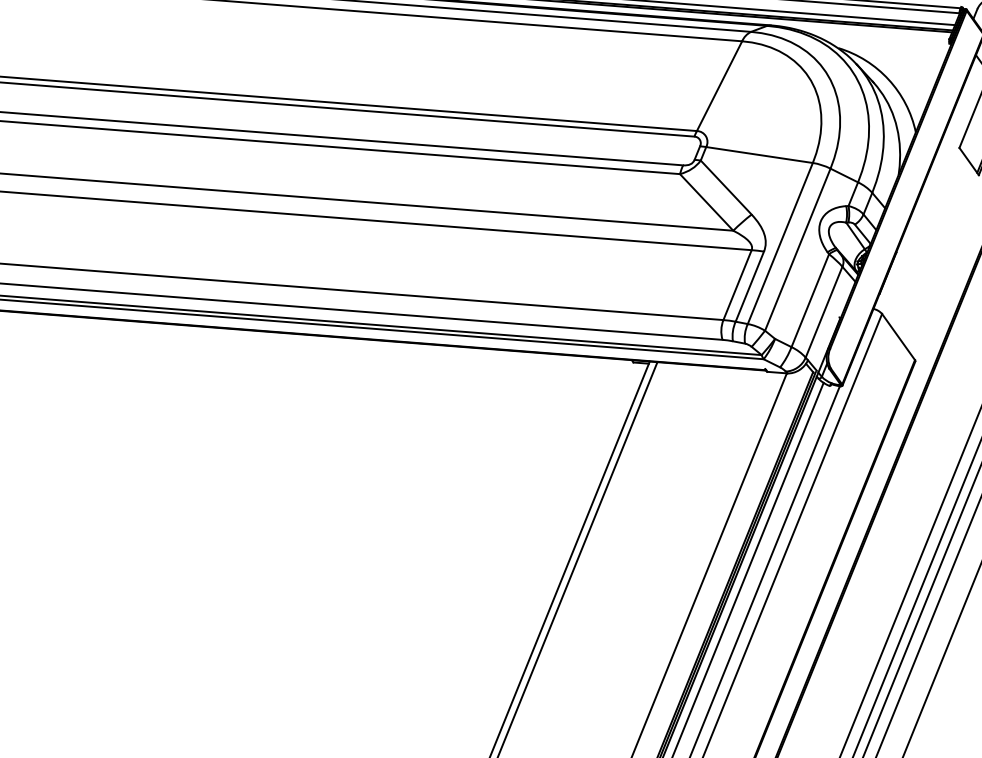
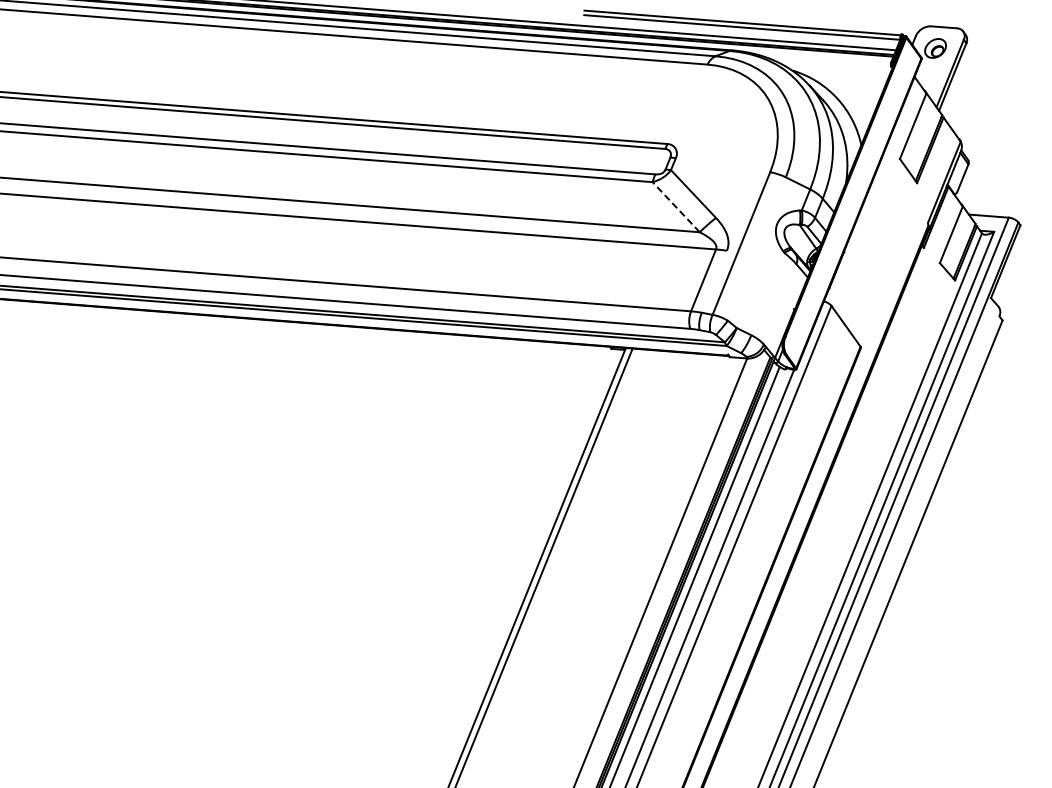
line: (719, 86) -> (687, 104), removed
line: (758, 155) -> (722, 165), removed
line: (705, 201) -> (675, 206), solid -> dashed
line: (797, 249) -> (756, 248), removed
line: (748, 286) -> (713, 281), removed
line: (809, 301) -> (767, 294), removed
line: (823, 312) -> (779, 304), removed

